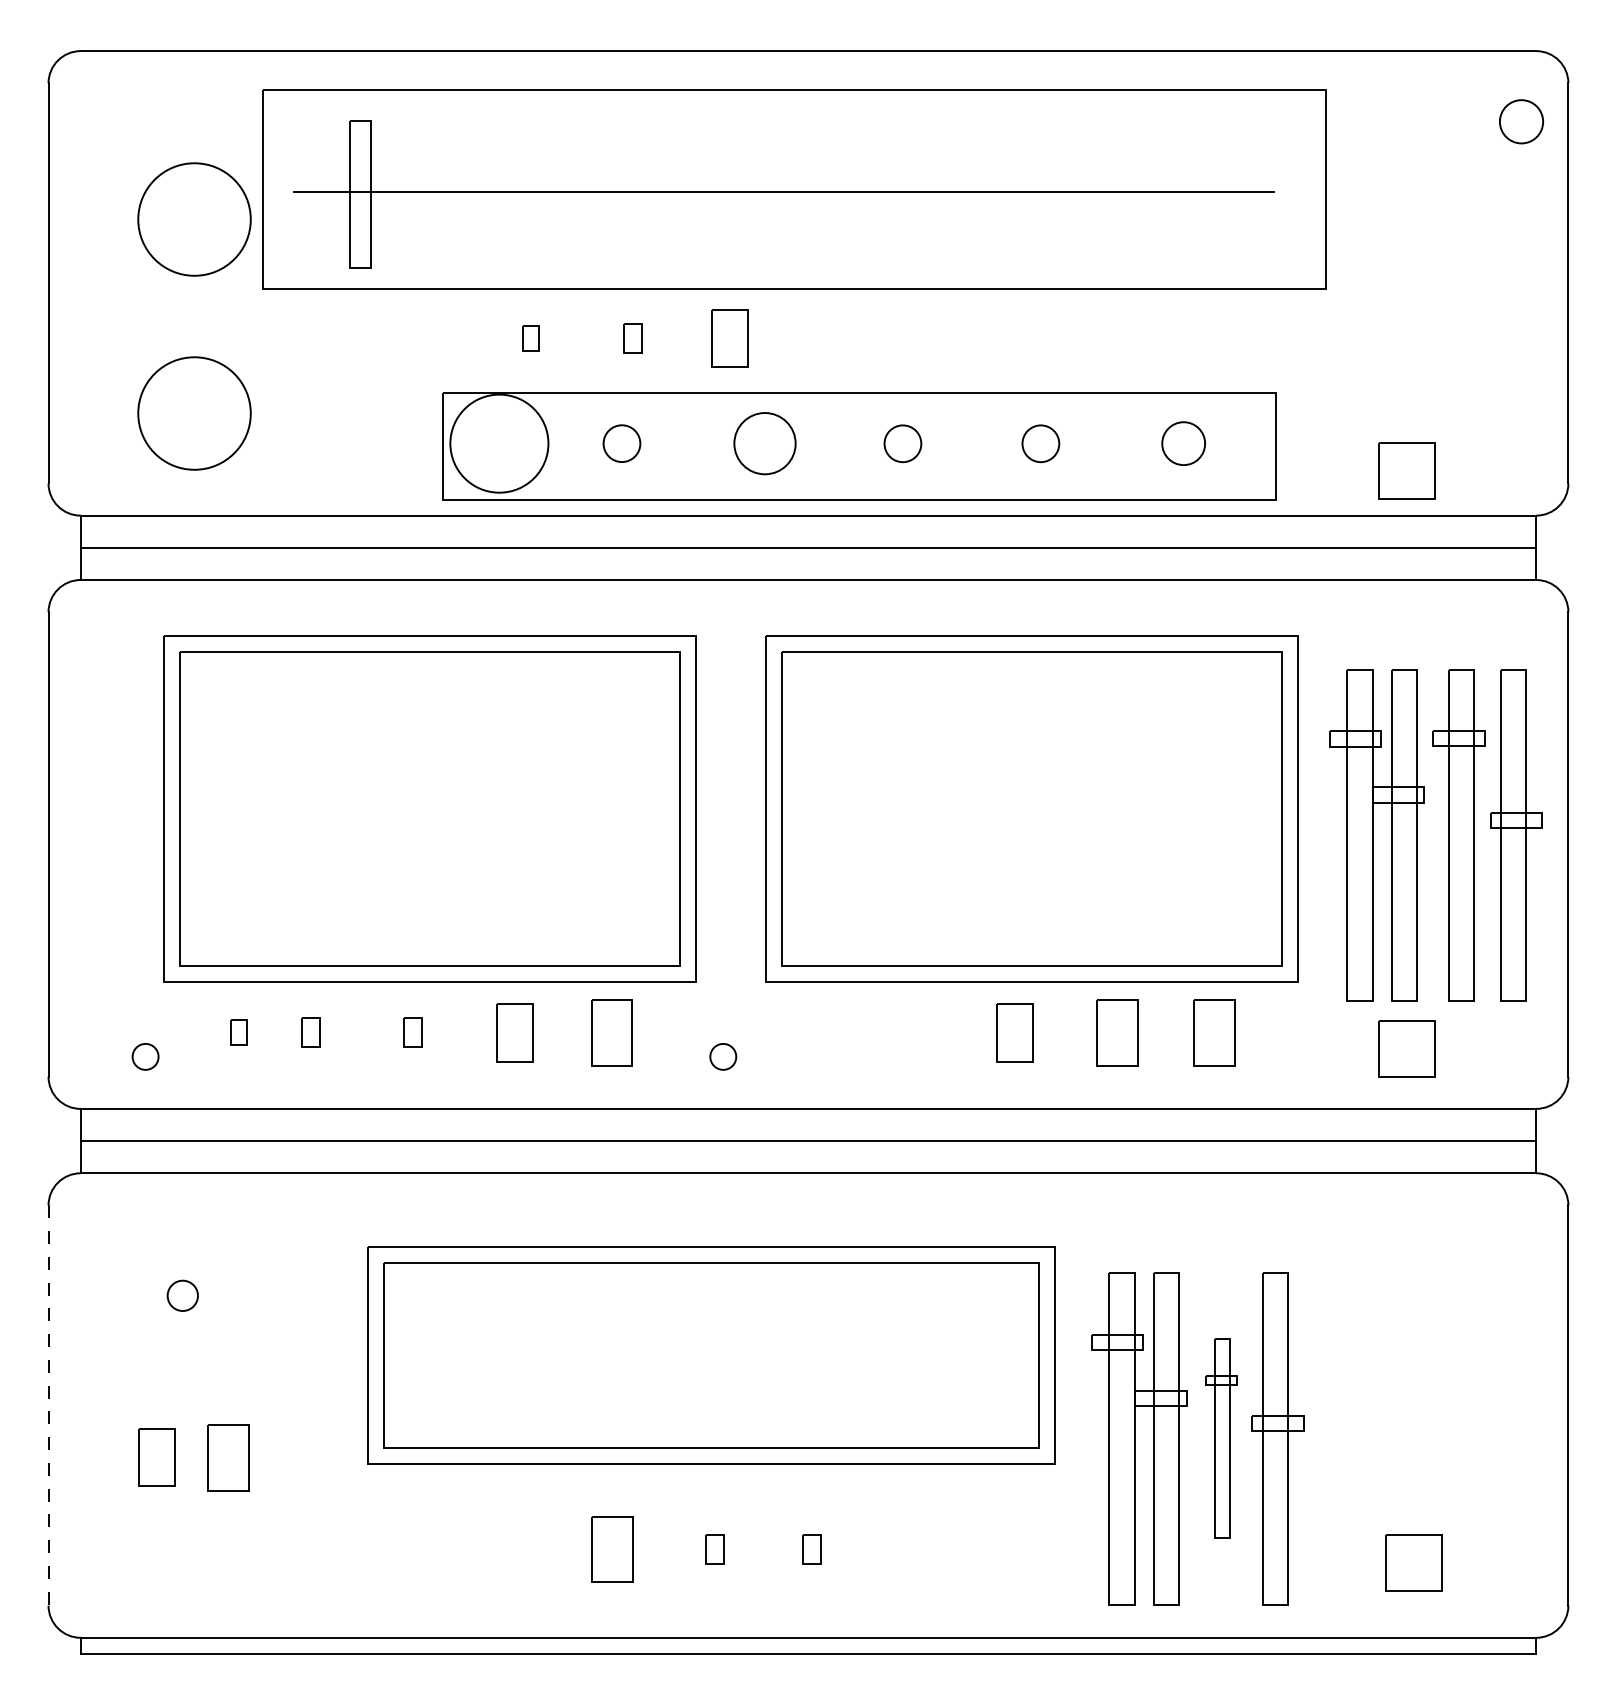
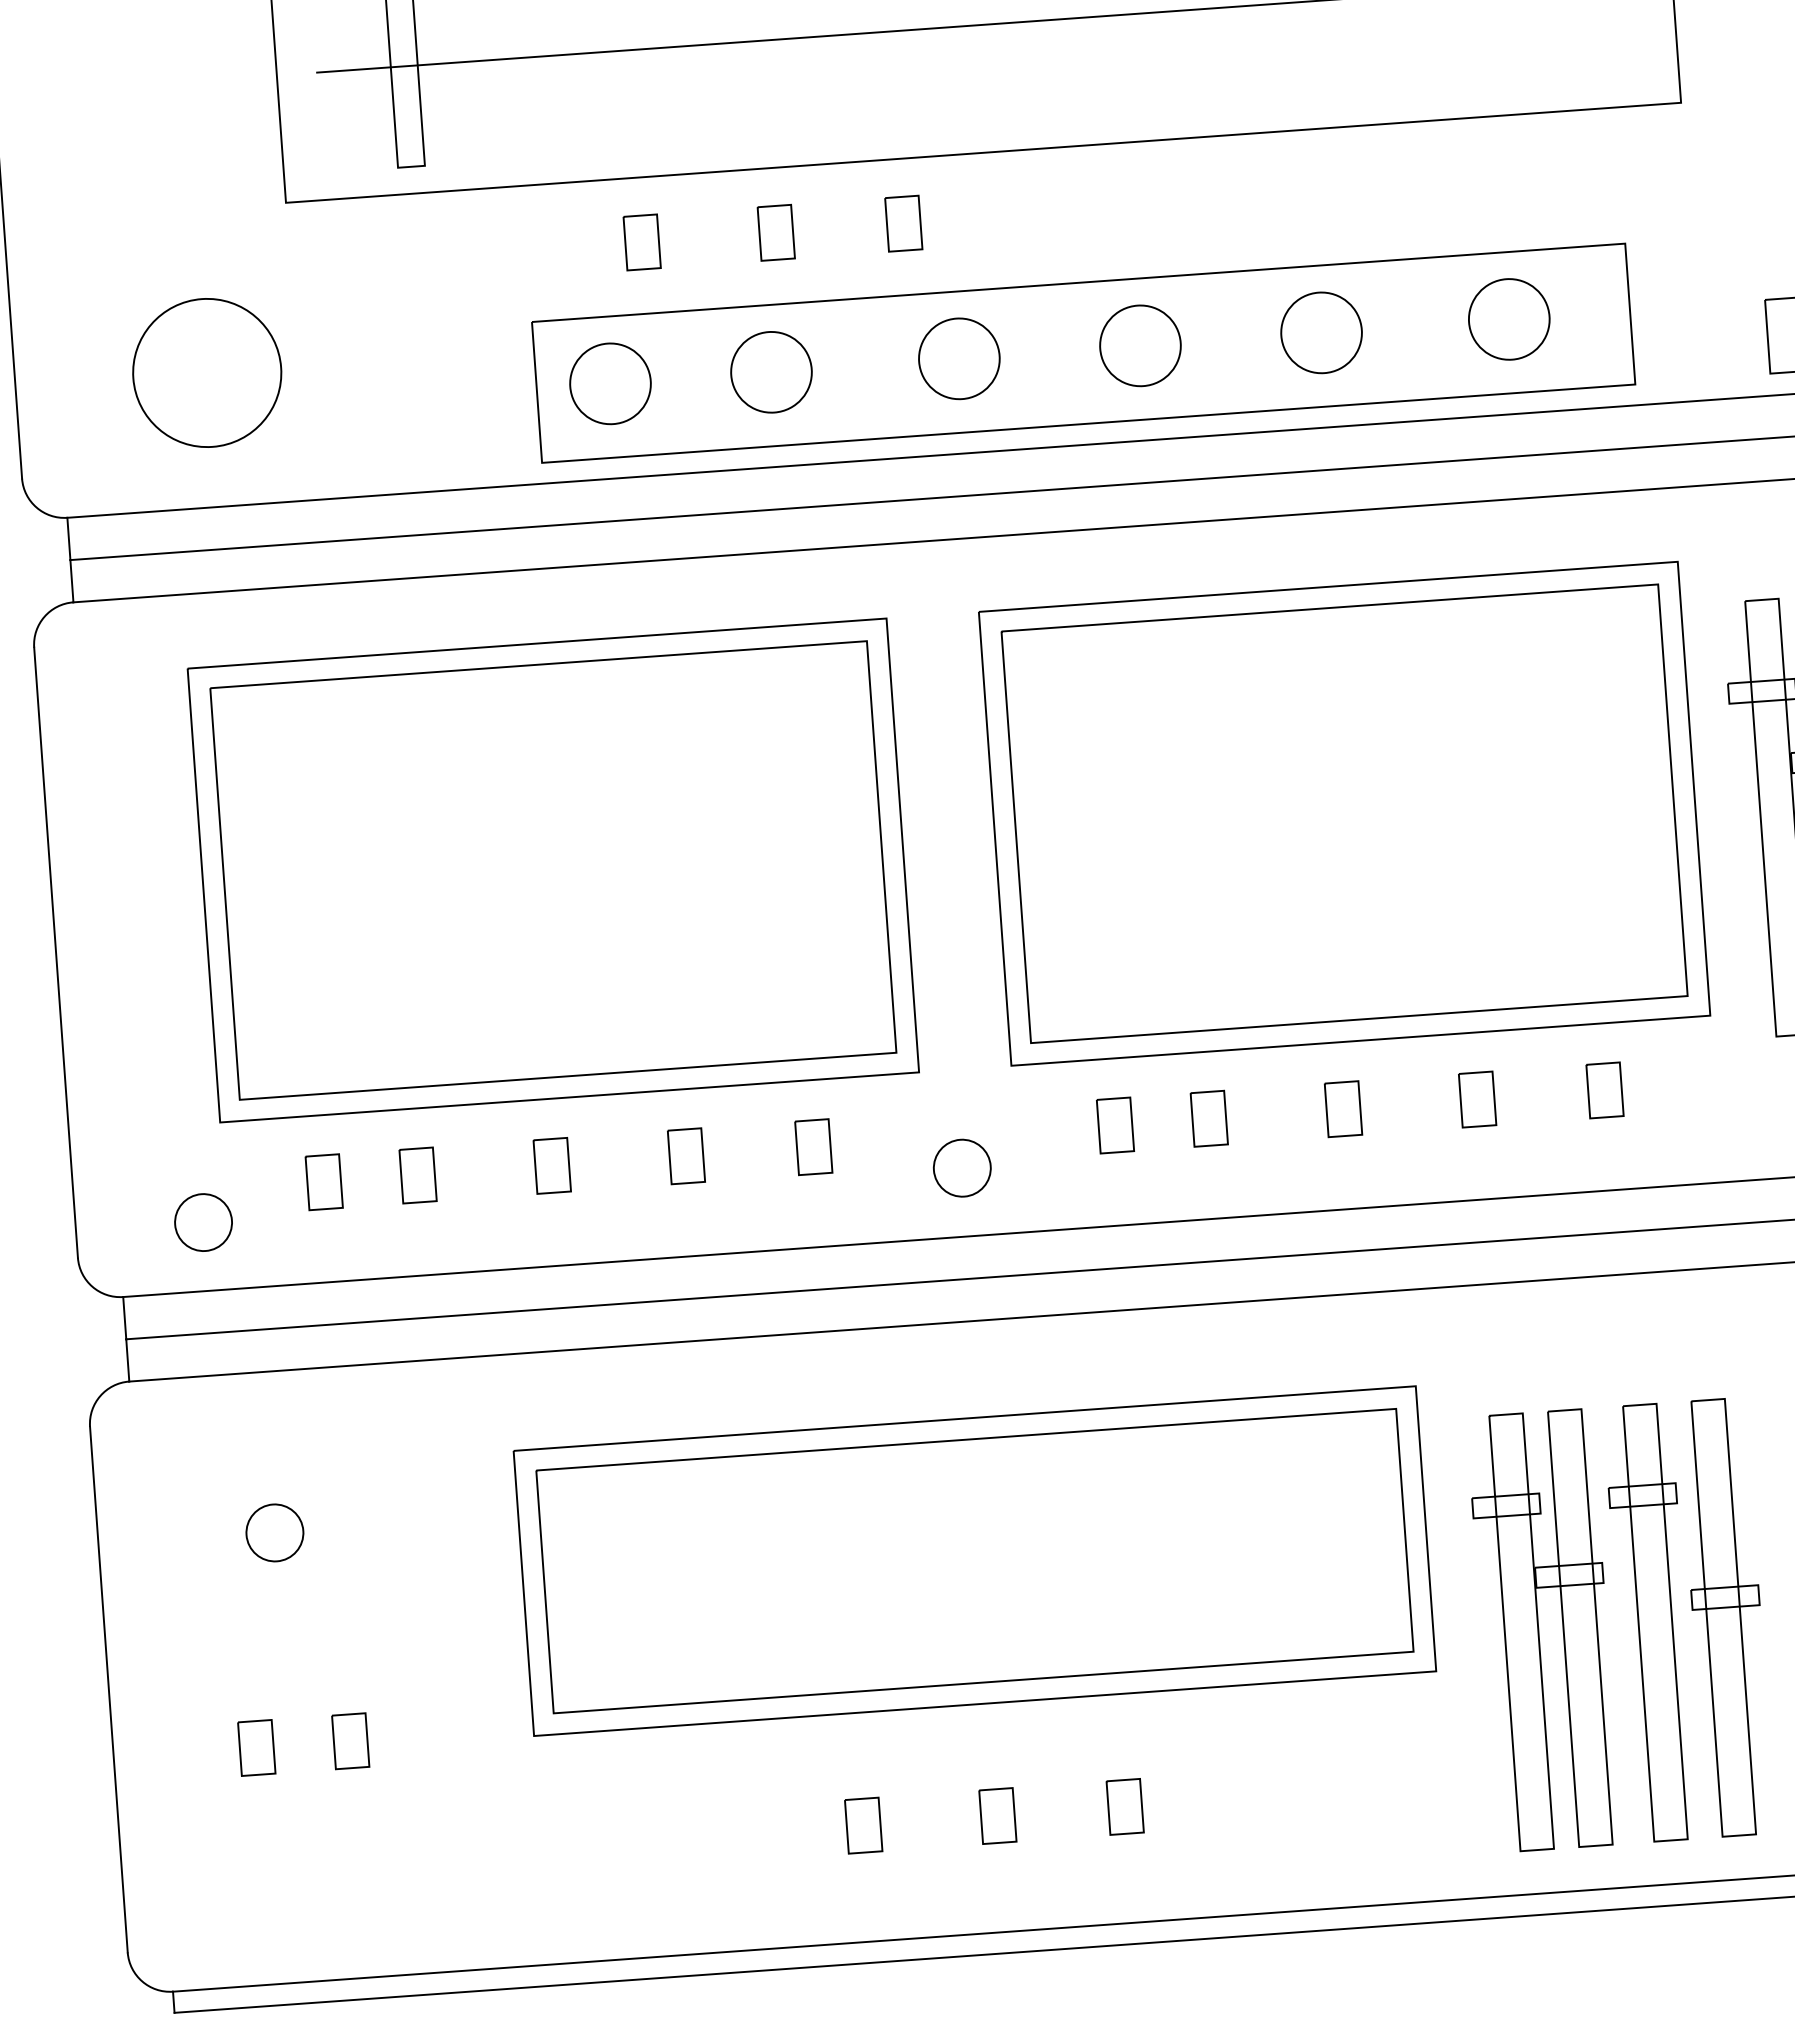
circle: (194, 219) -> (188, 118), removed
part: (530, 338) -> (641, 242), size x1.67
part: (632, 338) -> (775, 233), size x1.43
part: (730, 338) -> (904, 223), size x0.71
circle: (499, 443) -> (610, 383), size x0.62
circle: (621, 443) -> (770, 372), size x1.67
circle: (902, 443) -> (1139, 345), size x1.67
circle: (1040, 443) -> (1321, 332), size x1.67
circle: (1183, 443) -> (1509, 319), size x1.43
part: (238, 1032) -> (323, 1181), size x1.67
part: (310, 1032) -> (417, 1175), size x1.43
part: (412, 1032) -> (551, 1165), size x1.43
part: (514, 1032) -> (685, 1155), size x0.71
part: (611, 1032) -> (813, 1146), size x0.62
part: (841, 1032) -> (1115, 1125), added
part: (912, 1032) -> (1208, 1118), added
part: (1014, 1032) -> (1342, 1108), size x0.71
part: (1117, 1032) -> (1477, 1099), size x0.62
part: (1214, 1032) -> (1605, 1089), size x0.62
circle: (145, 1056) -> (203, 1222), size x1.67
circle: (722, 1056) -> (961, 1167), size x1.67
circle: (182, 1295) -> (274, 1532), size x1.43
line: (48, 1406) -> (108, 1690), dashed -> solid
part: (1221, 1438) -> (1652, 1622), size x1.67
part: (157, 1457) -> (256, 1747), size x0.71
part: (228, 1457) -> (350, 1740), size x0.62
part: (612, 1549) -> (863, 1825), size x0.62
part: (714, 1549) -> (997, 1816), size x1.43
part: (811, 1549) -> (1124, 1806), size x1.43

